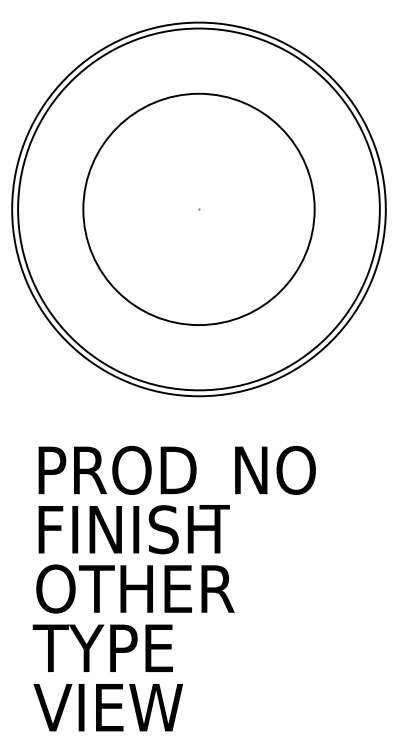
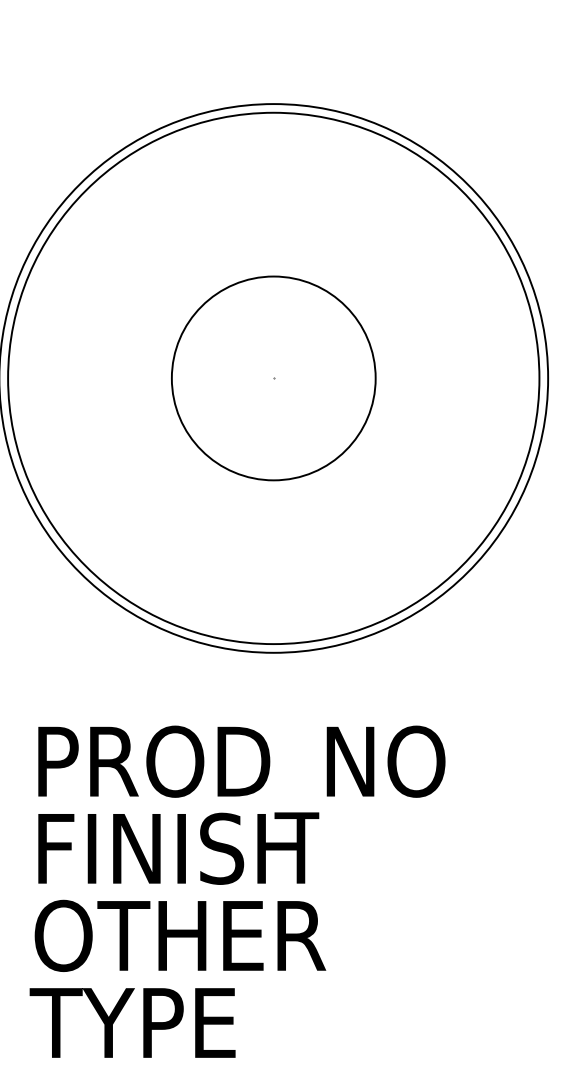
circle: (198, 209) -> (273, 378), size x0.6

